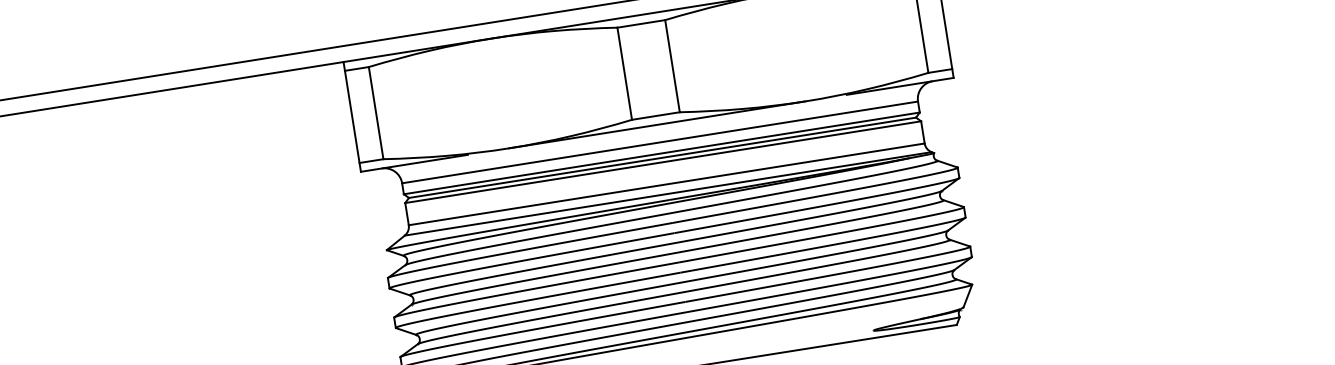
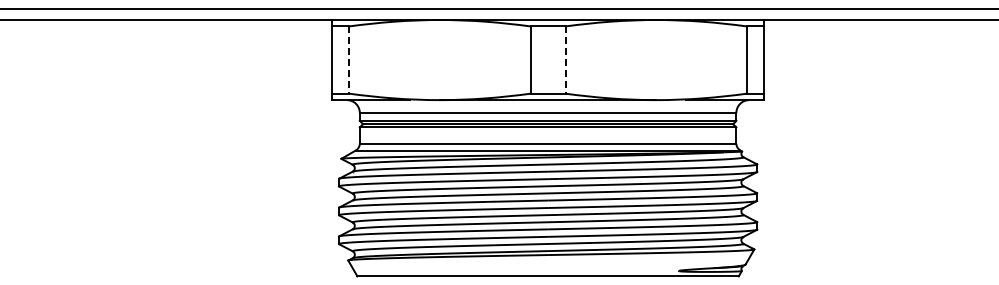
line: (672, 66) -> (565, 60), solid -> dashed
line: (376, 113) -> (349, 60), solid -> dashed

